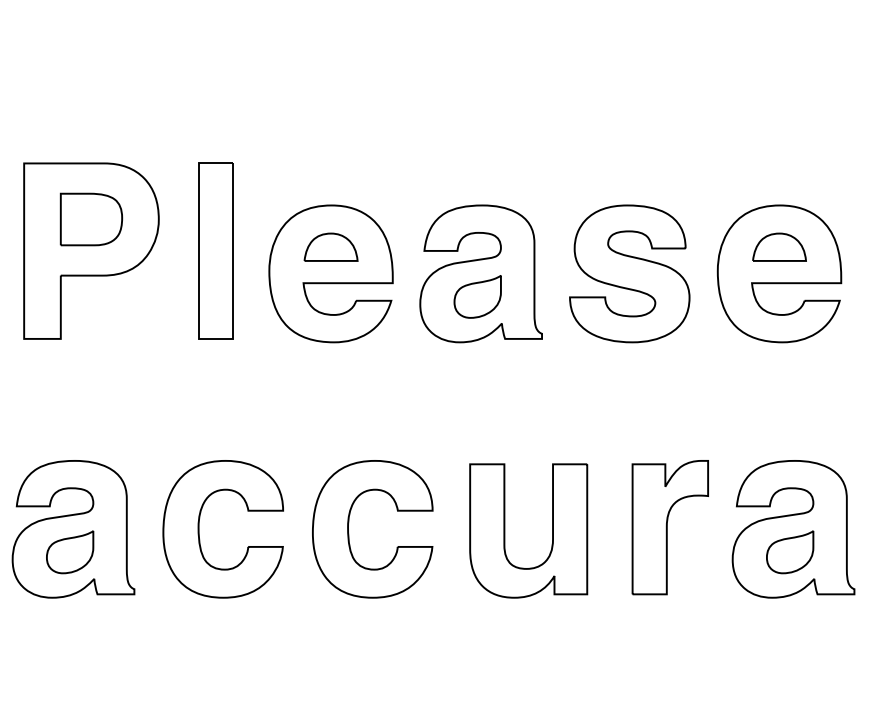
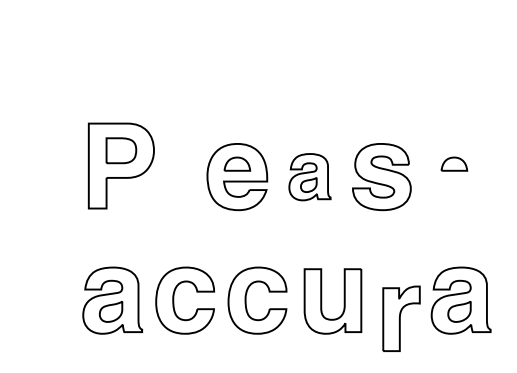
part: (215, 252) -> (181, 166), removed
part: (480, 274) -> (309, 177), size x0.7
part: (779, 274) -> (454, 177), removed
part: (670, 526) -> (401, 318), moved

